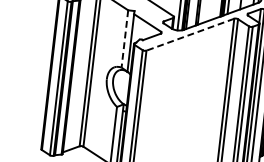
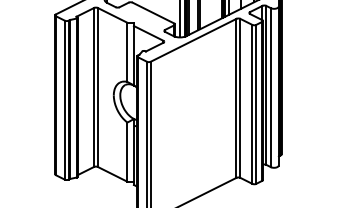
line: (190, 34) -> (193, 40), dashed -> solid
line: (124, 39) -> (127, 52), dashed -> solid

